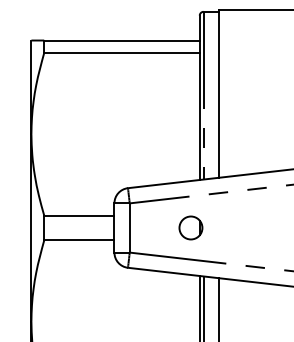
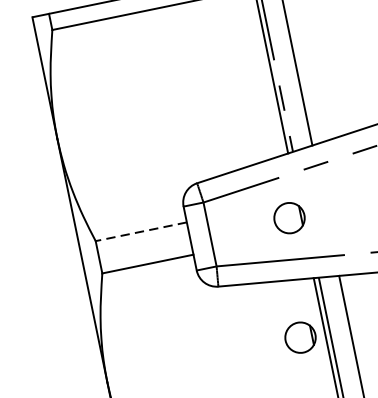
line: (78, 215) -> (140, 231), solid -> dashed
part: (180, 317) -> (299, 337), added

